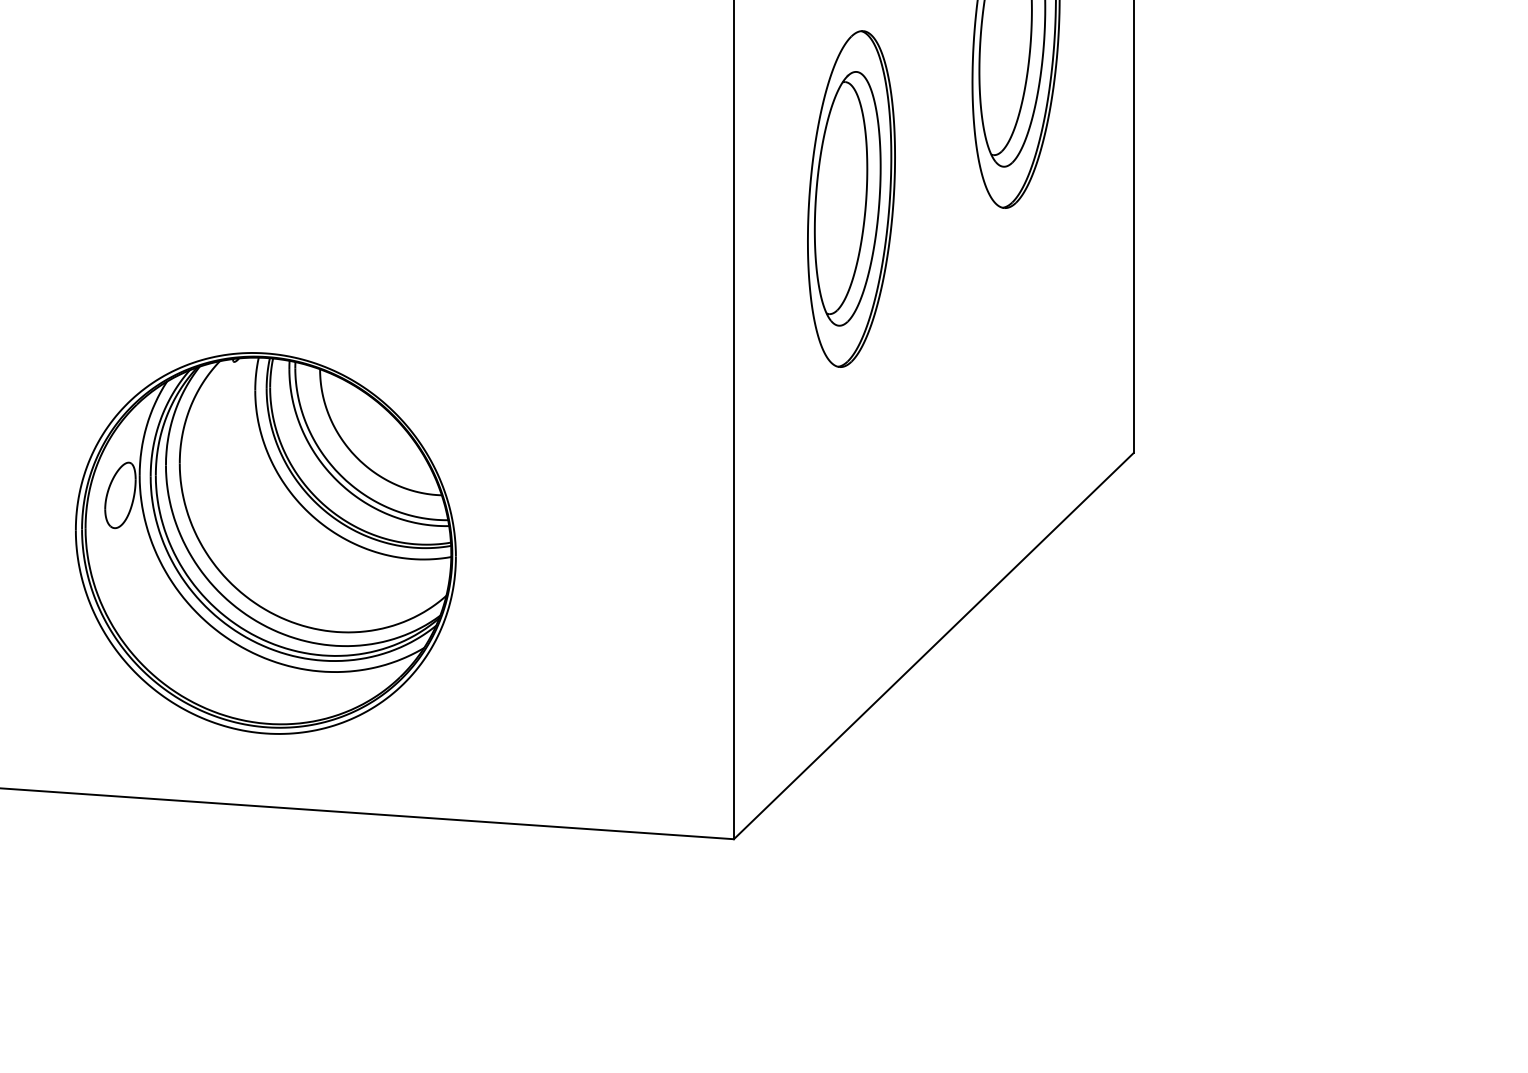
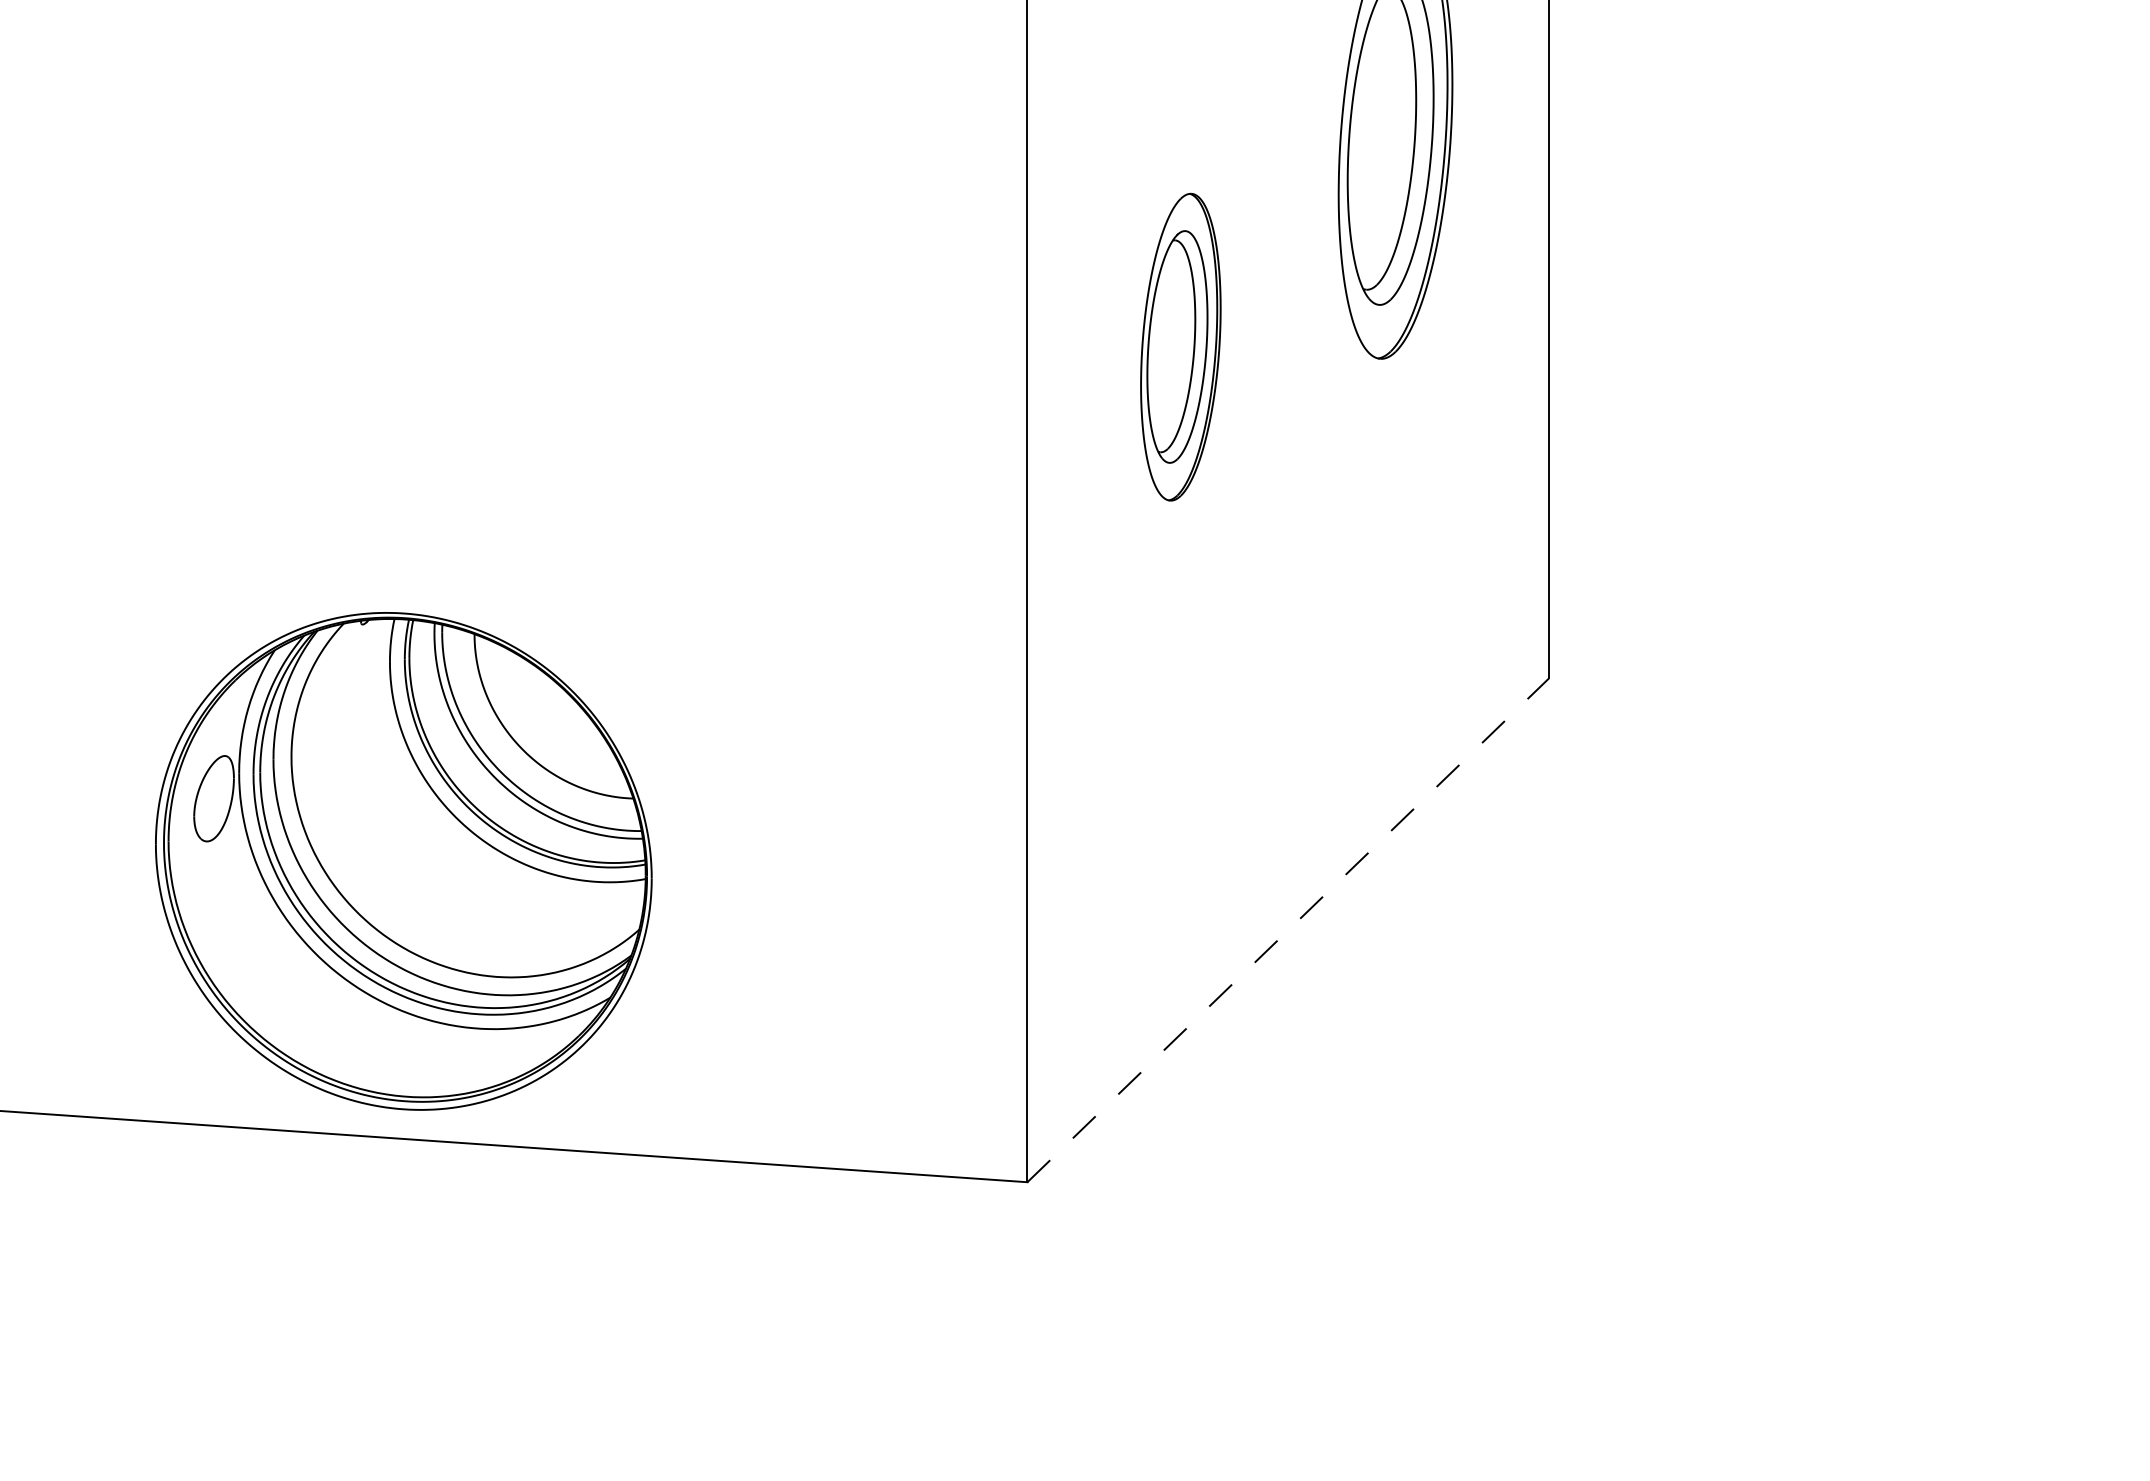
part: (851, 199) -> (1180, 347), size x0.7
part: (265, 543) -> (403, 861), moved
line: (934, 646) -> (1288, 930), solid -> dashed

